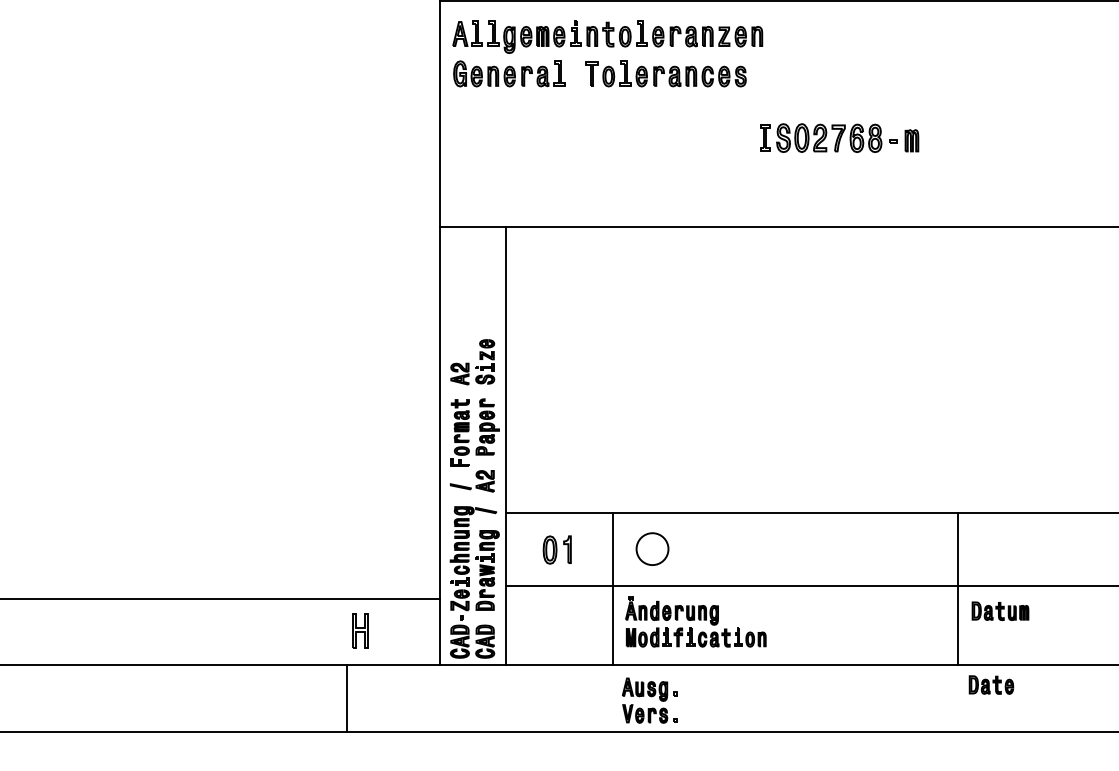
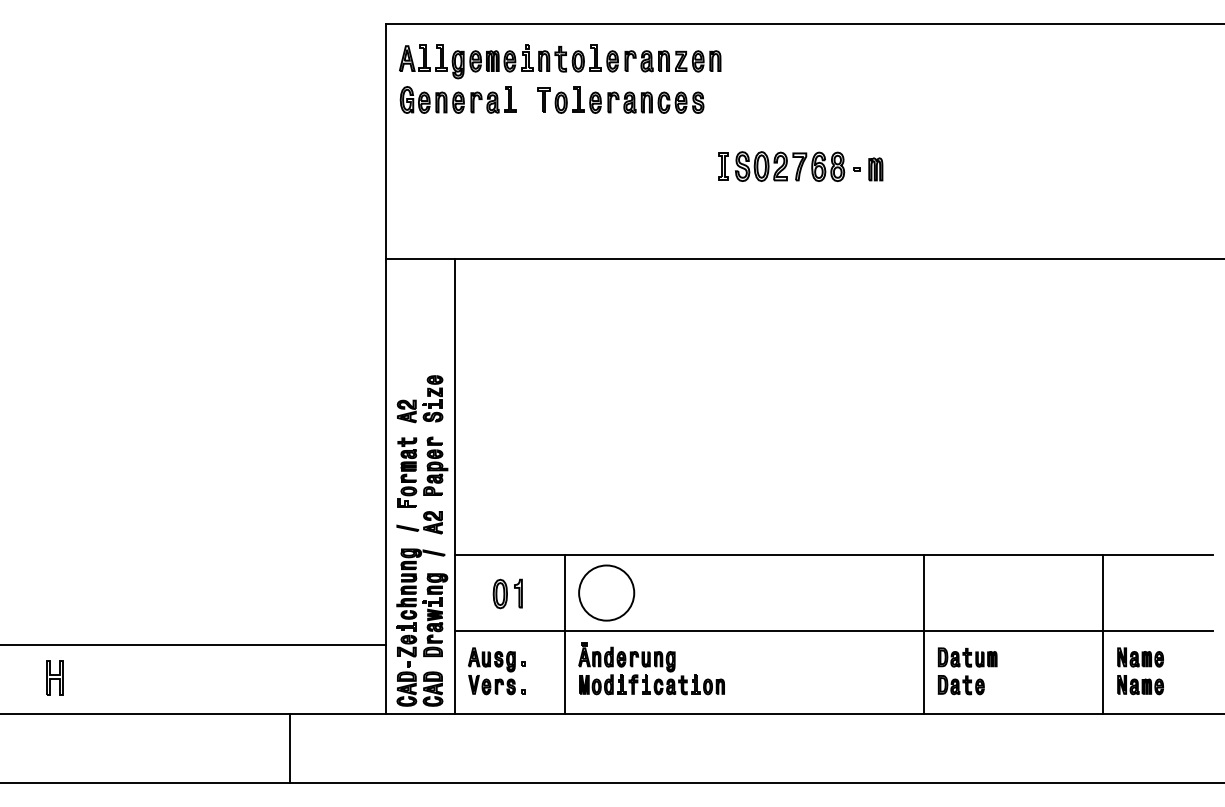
circle: (652, 548) -> (606, 592), size x1.67
part: (360, 630) -> (54, 677), moved
part: (990, 685) -> (960, 685), moved
part: (649, 700) -> (496, 671), moved

